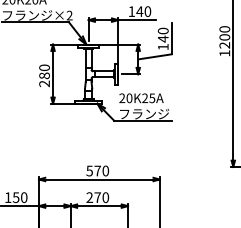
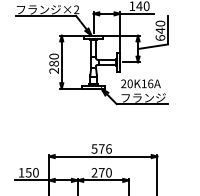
text: (162, 46) -> (159, 37), 140 -> 640
text: (148, 98) -> (147, 84), 20K25A -> 20K16A
text: (105, 170) -> (108, 148), 570 -> 576

